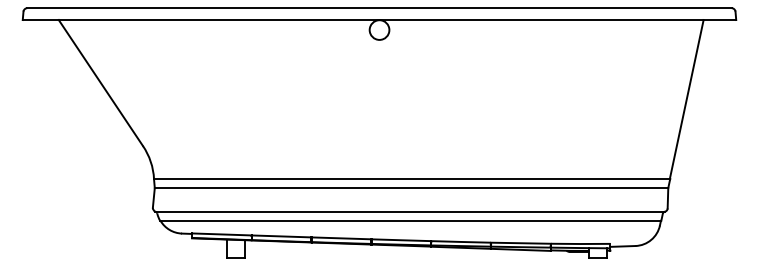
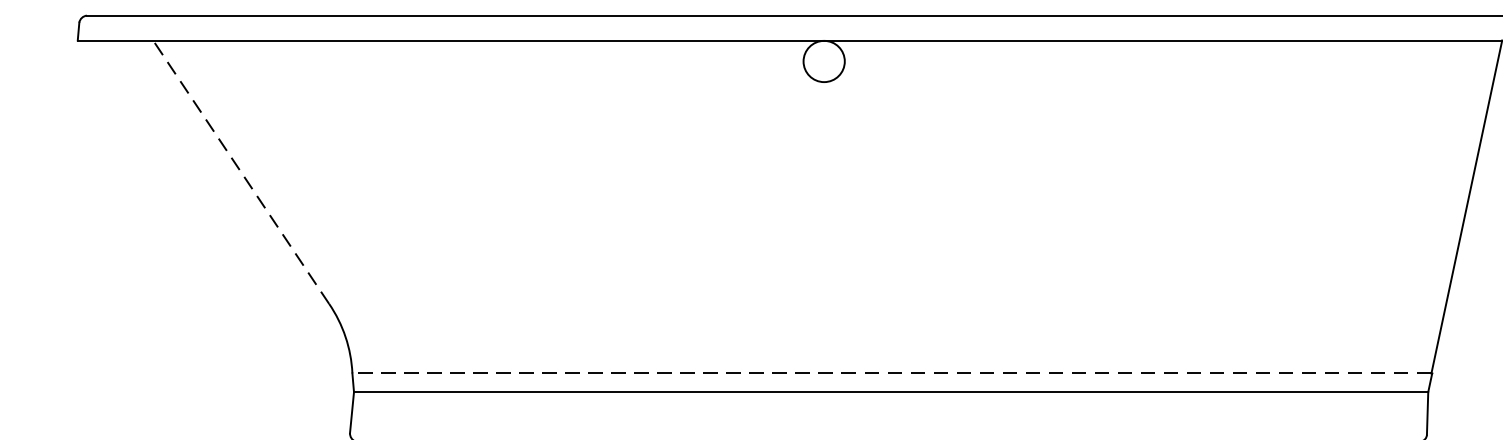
line: (100, 82) -> (240, 171), solid -> dashed
line: (411, 179) -> (891, 374), solid -> dashed

